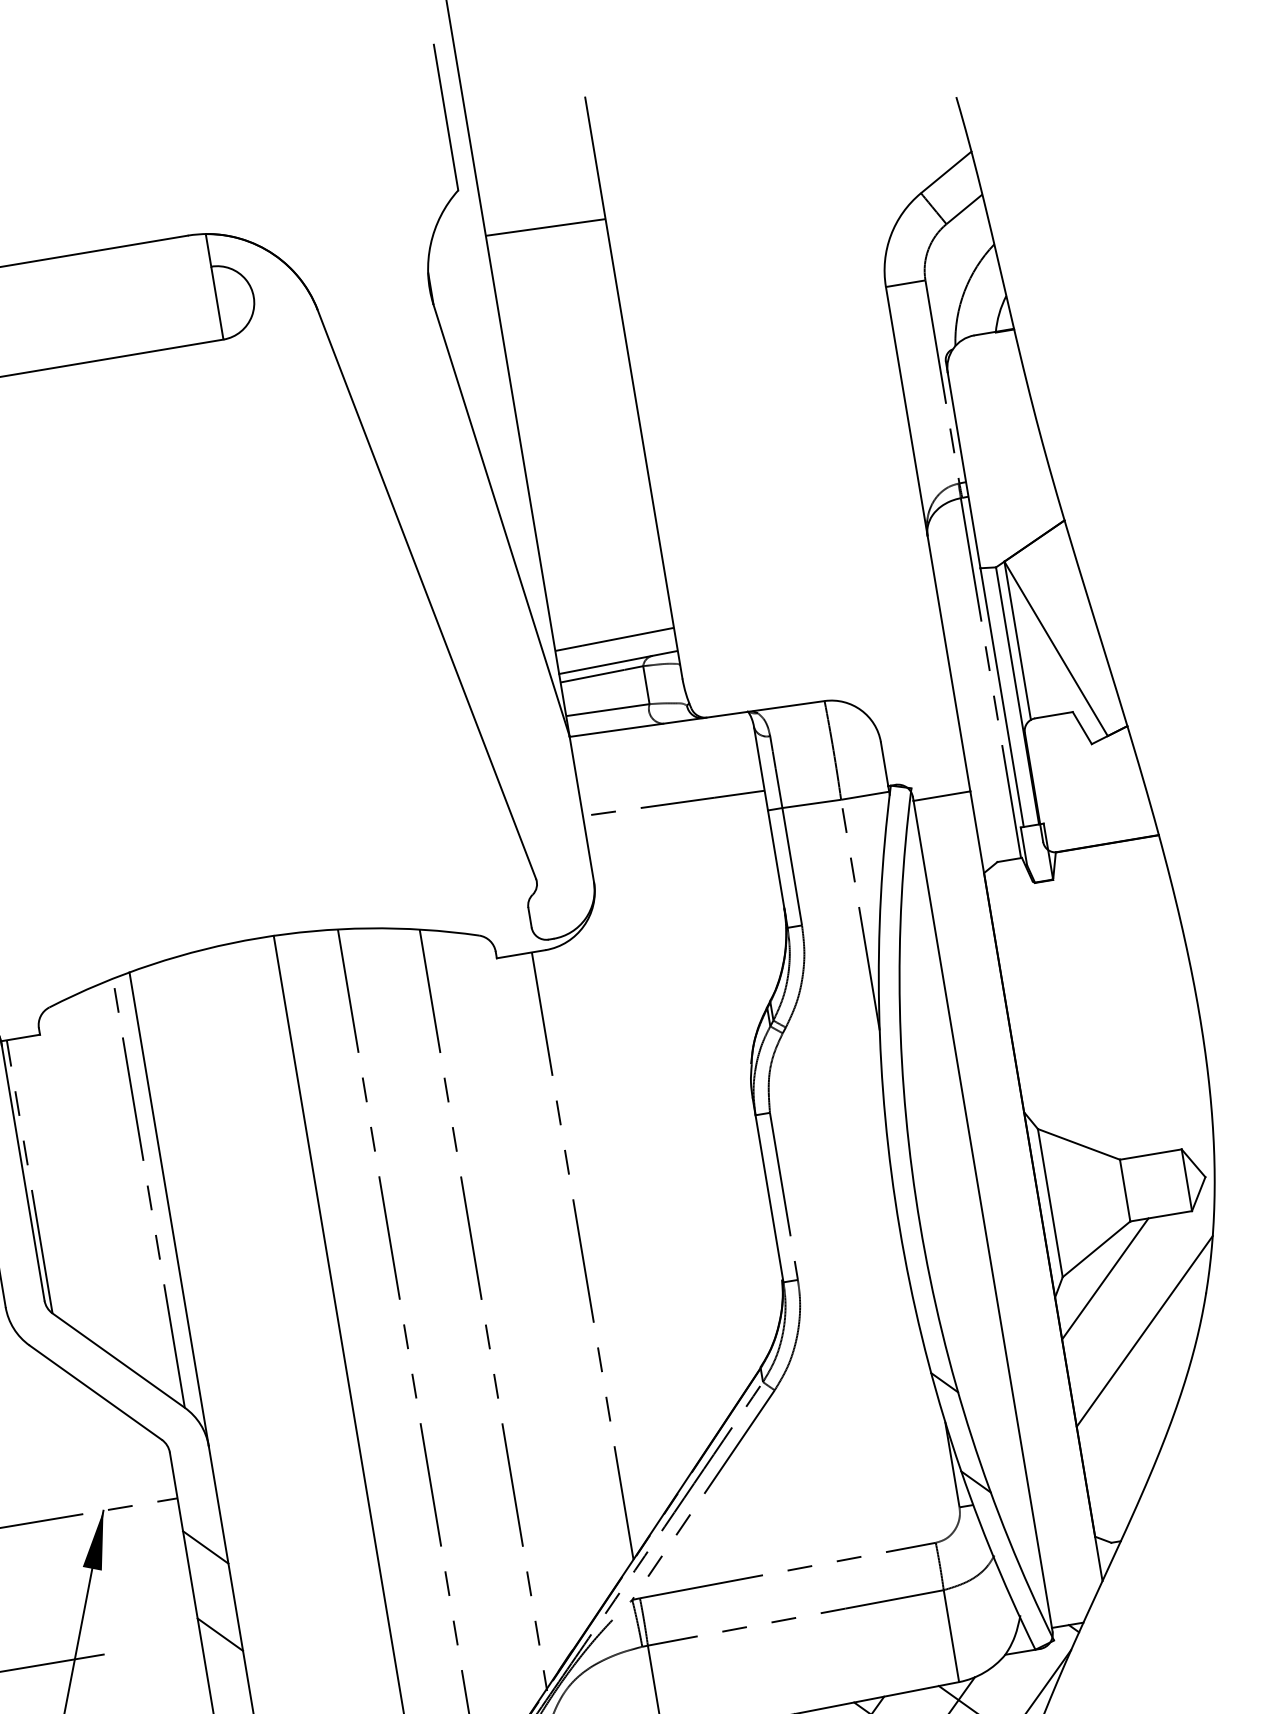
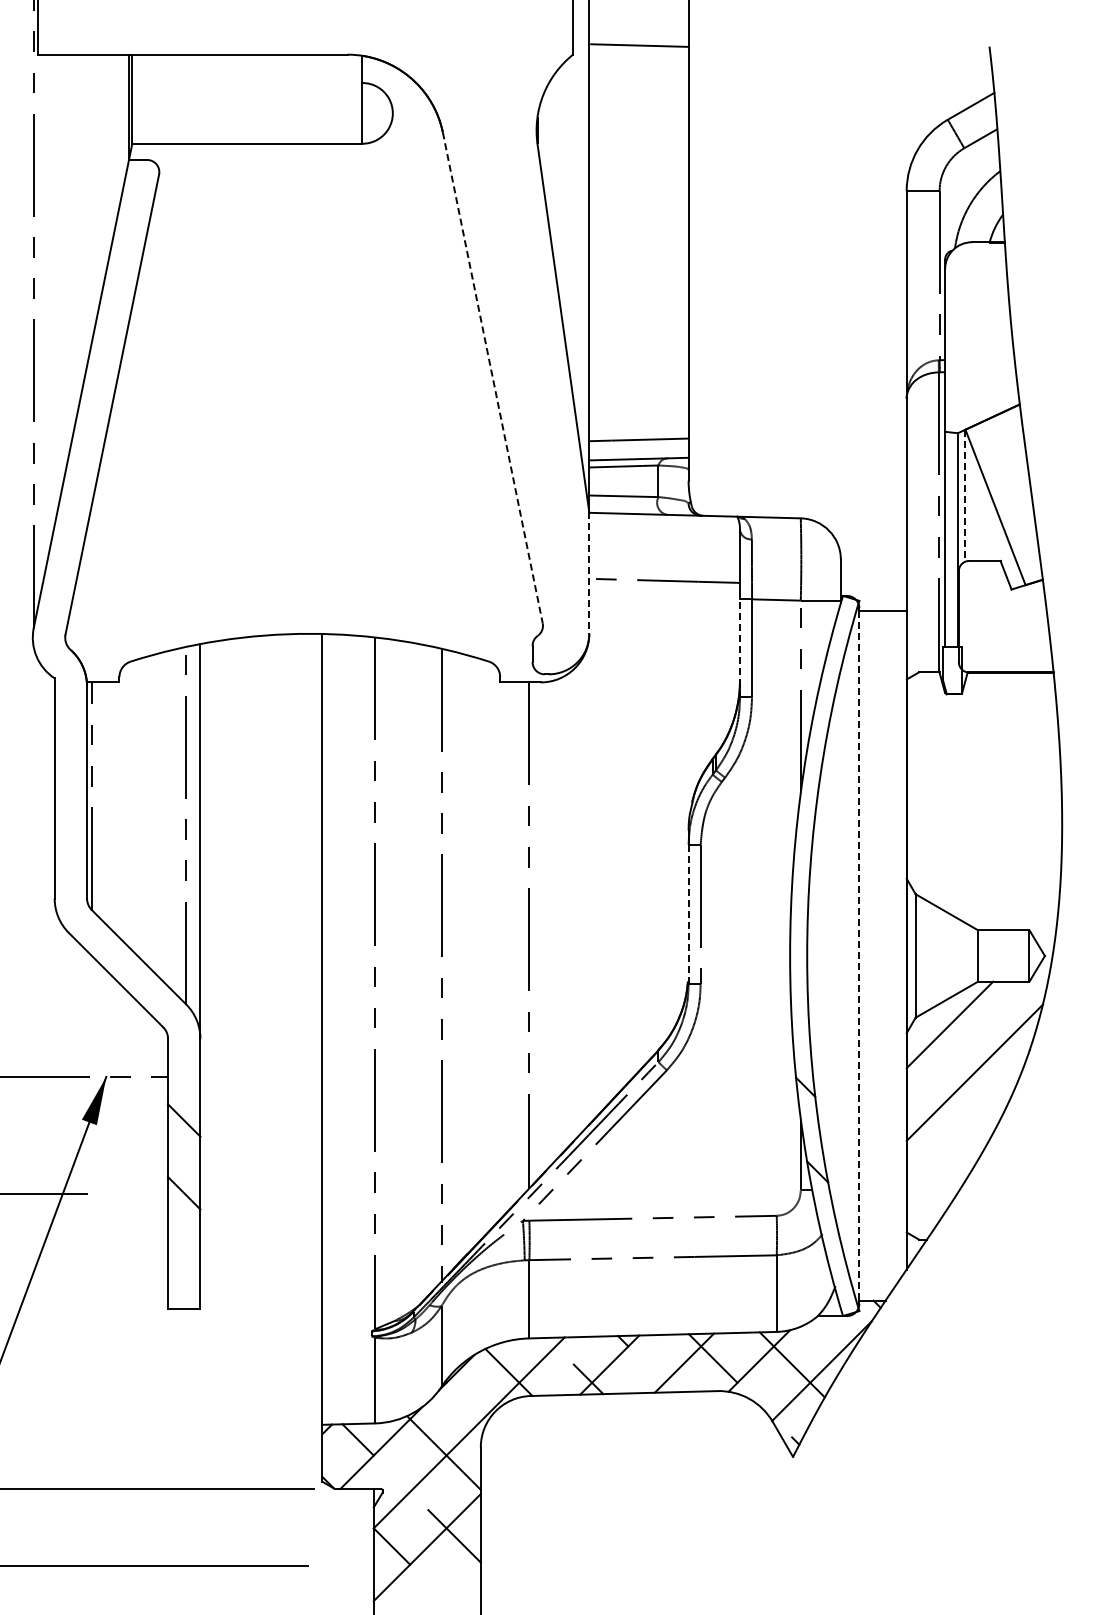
line: (545, 227) -> (639, 45), moved
line: (426, 595) -> (492, 378), solid -> dashed
line: (1017, 640) -> (965, 495), solid -> dashed
line: (582, 809) -> (589, 573), solid -> dashed
line: (778, 869) -> (740, 648), solid -> dashed
line: (769, 1198) -> (688, 914), solid -> dashed
line: (982, 1213) -> (859, 955), solid -> dashed

